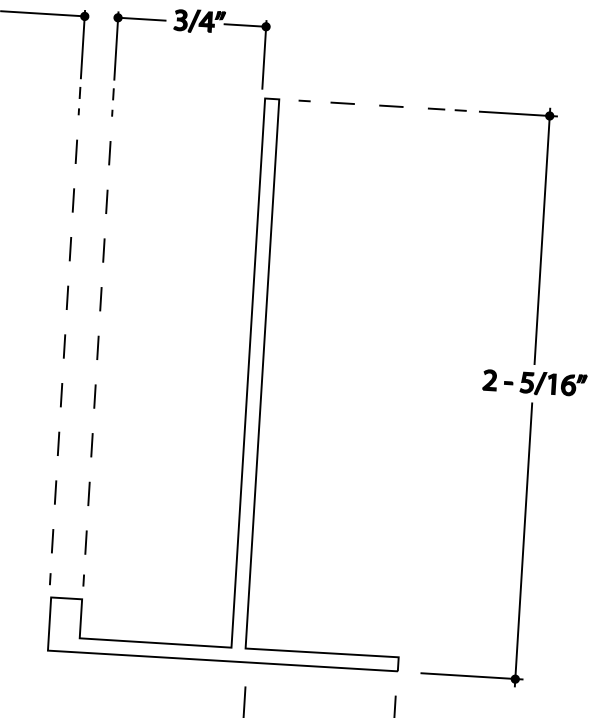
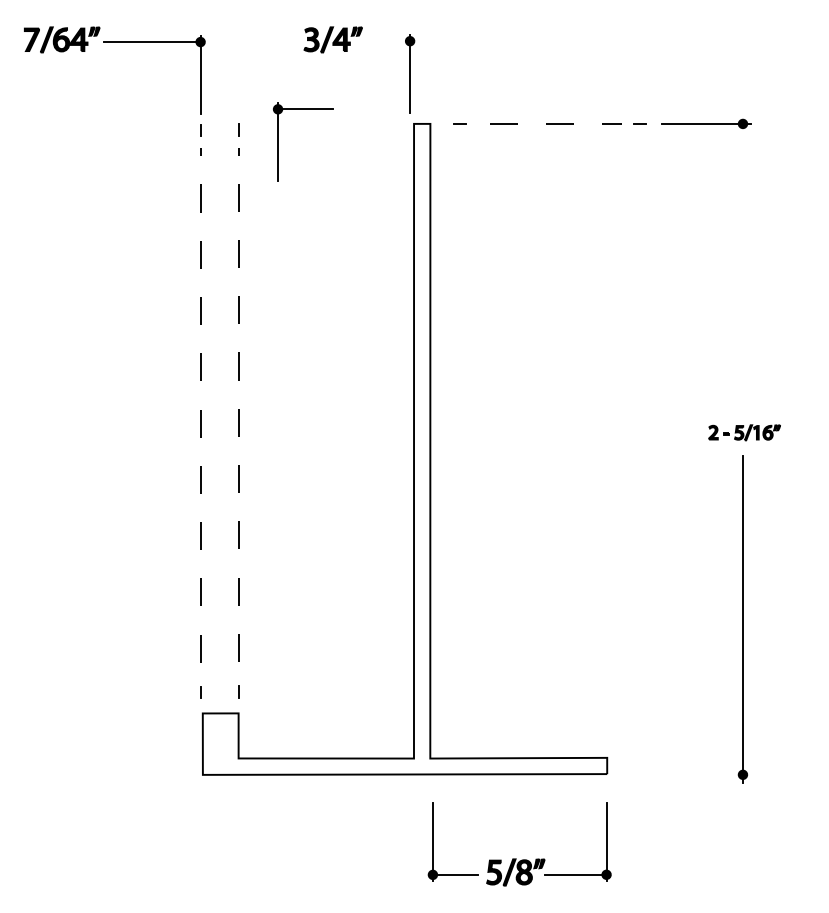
line: (244, 25) -> (385, 41), removed
part: (116, 45) -> (278, 141), moved
line: (541, 235) -> (742, 262), removed
part: (534, 383) -> (744, 432), size x0.6
line: (471, 676) -> (692, 774), removed

